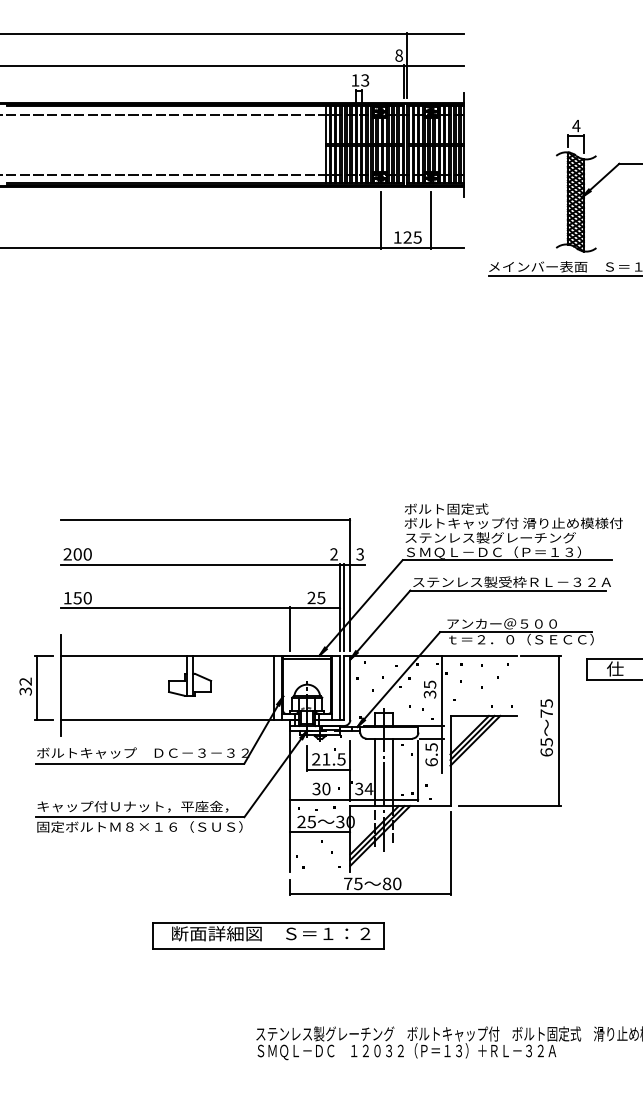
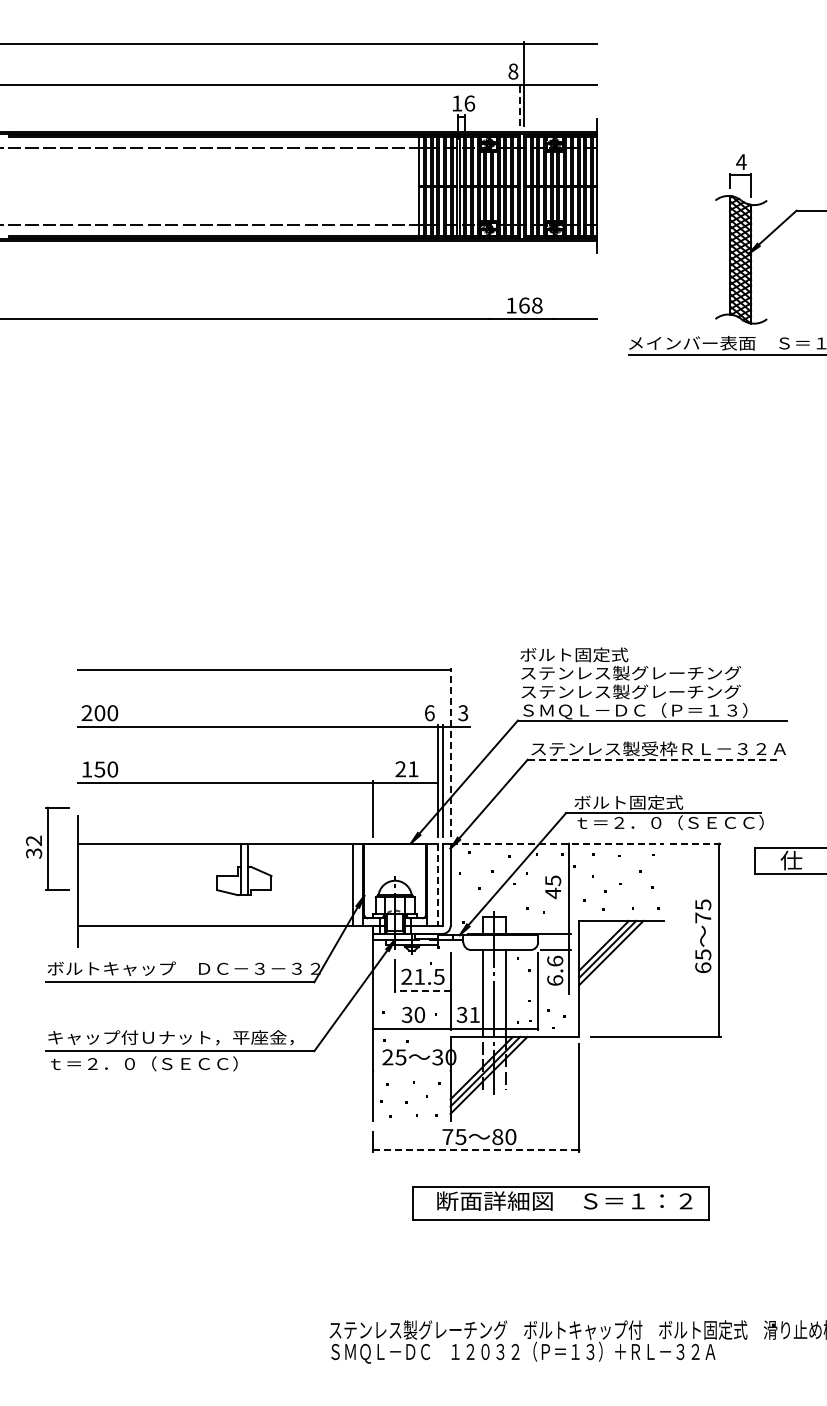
text: (365, 80) -> (469, 103), 13 -> 16
line: (403, 81) -> (519, 104), solid -> dashed
line: (380, 220) -> (489, 283), removed
line: (431, 220) -> (554, 283), removed
text: (412, 237) -> (530, 305), 125 -> 168
text: (513, 522) -> (660, 672), ボルトキャップ付 滑り止め模様付 -> ステンレス製グレーチング
text: (333, 554) -> (429, 713), 2 -> 6
line: (350, 584) -> (450, 752), solid -> dashed
line: (508, 590) -> (653, 759), solid -> dashed
text: (321, 598) -> (413, 769), 25 -> 21
text: (501, 623) -> (645, 802), アンカー＠５００ -> ボルト固定式
line: (433, 655) -> (557, 843), solid -> dashed
line: (541, 655) -> (696, 843), solid -> dashed
line: (307, 658) -> (395, 847), removed
part: (36, 687) -> (47, 848), moved
line: (340, 688) -> (437, 885), solid -> dashed
text: (430, 694) -> (553, 893), 35 -> 45
text: (431, 746) -> (555, 960), 6.5 -> 6.6
line: (328, 770) -> (422, 990), solid -> dashed
text: (368, 788) -> (474, 1014), 34 -> 31
text: (139, 826) -> (179, 1063), 固定ボルトＭ８×１６（ＳＵＳ） -> ｔ＝２．０（ＳＥＣＣ）
line: (319, 832) -> (411, 1070), removed
line: (370, 894) -> (476, 1150), solid -> dashed
part: (267, 935) -> (560, 1203), moved

